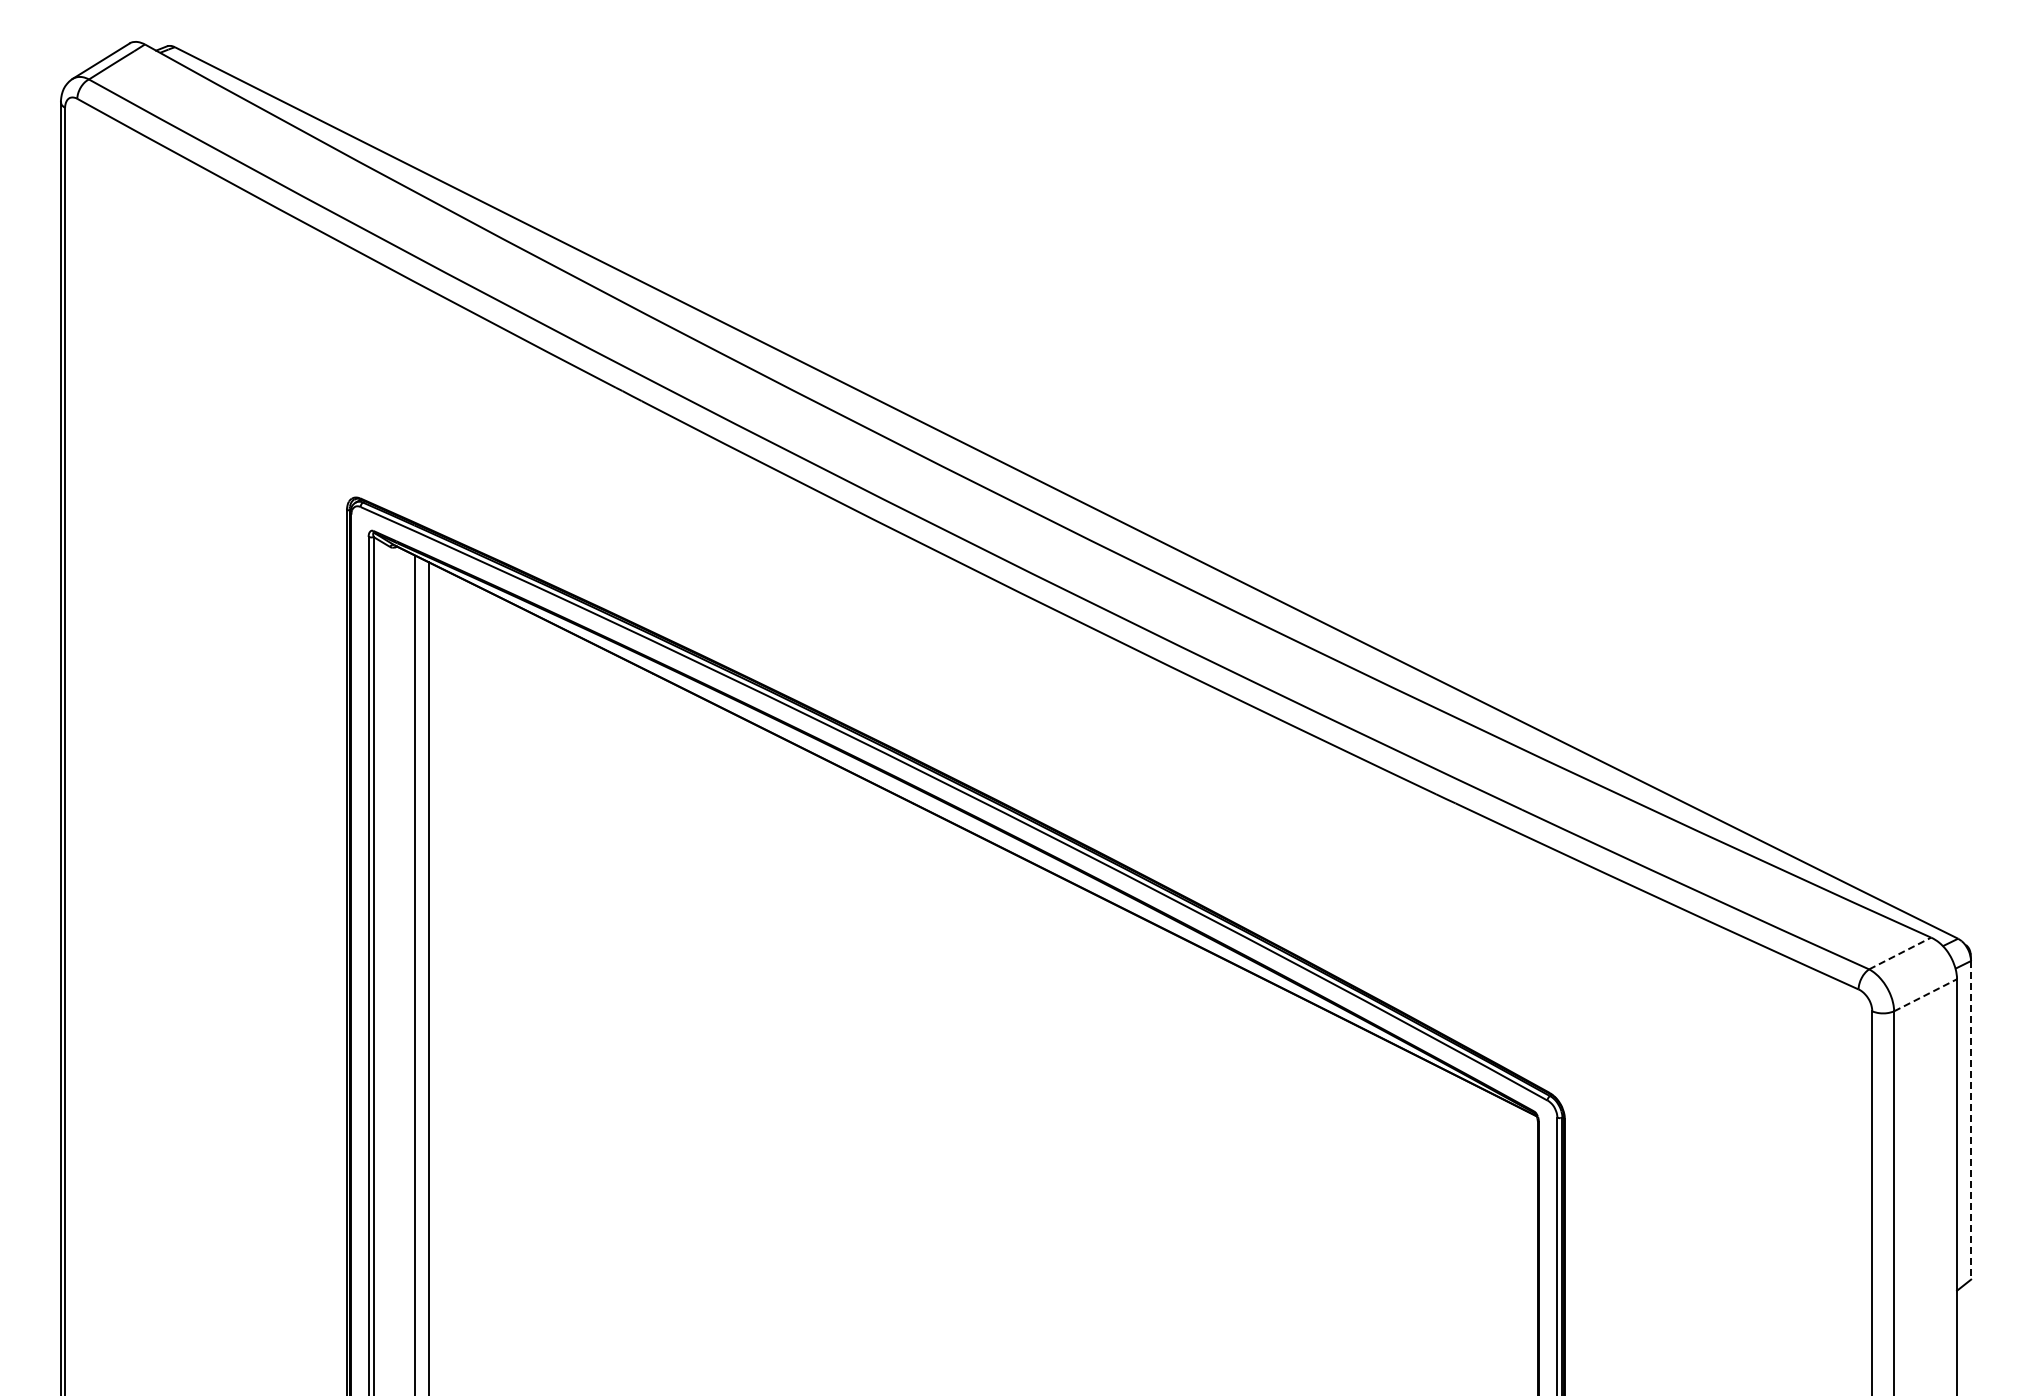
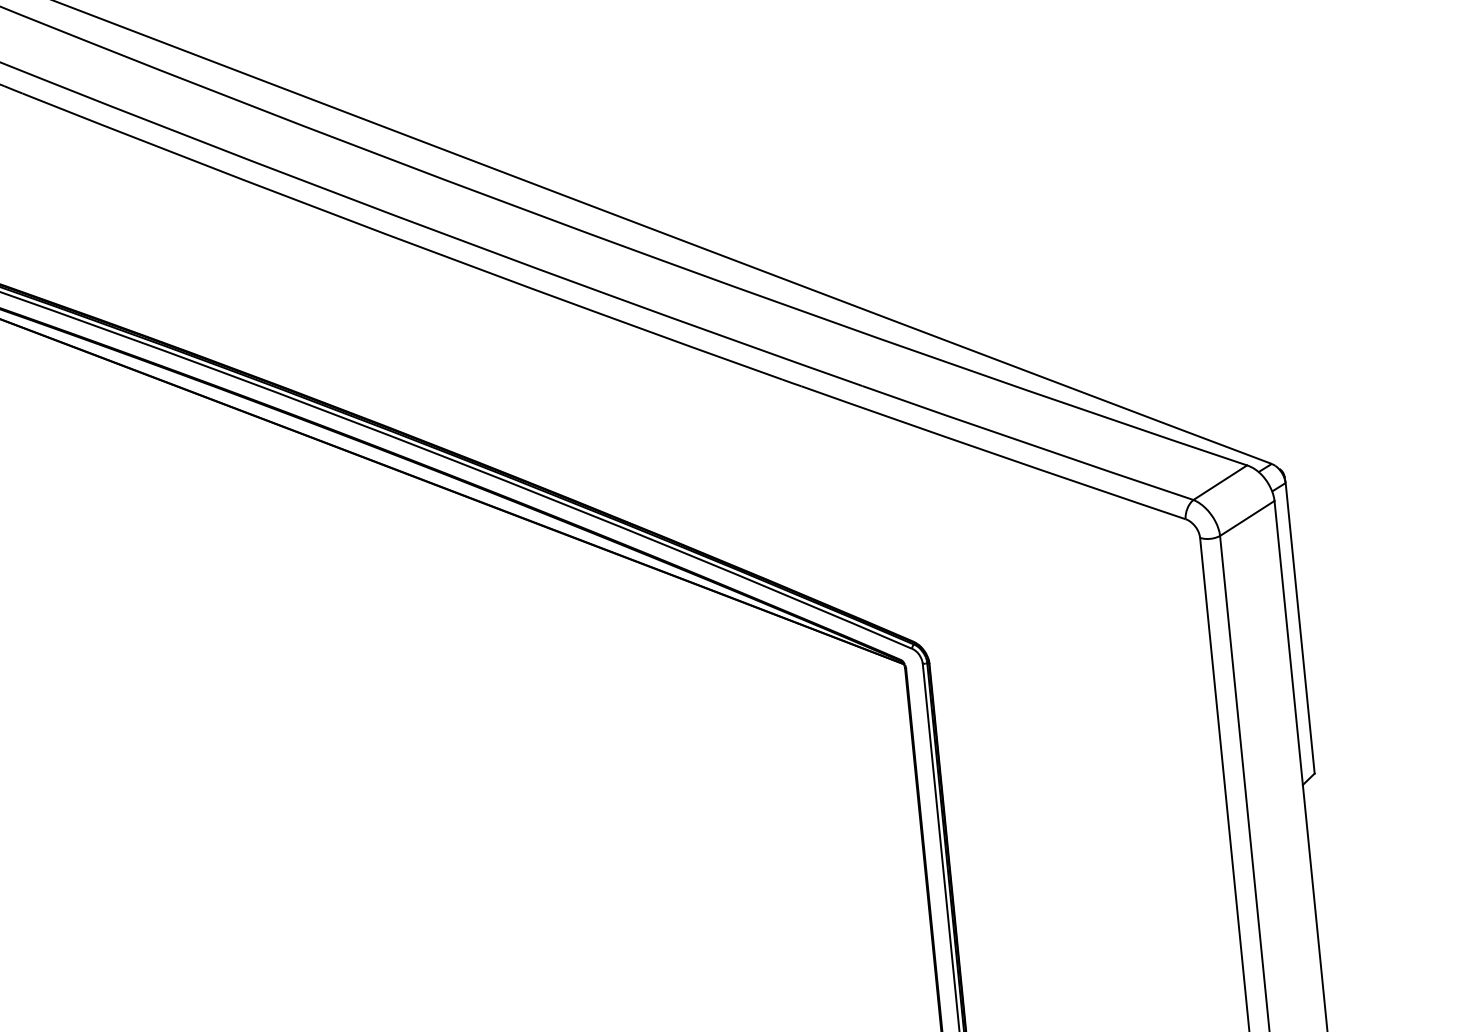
line: (1900, 953) -> (1220, 482), dashed -> solid
line: (1926, 995) -> (1248, 518), dashed -> solid
line: (1971, 1120) -> (1300, 628), dashed -> solid

